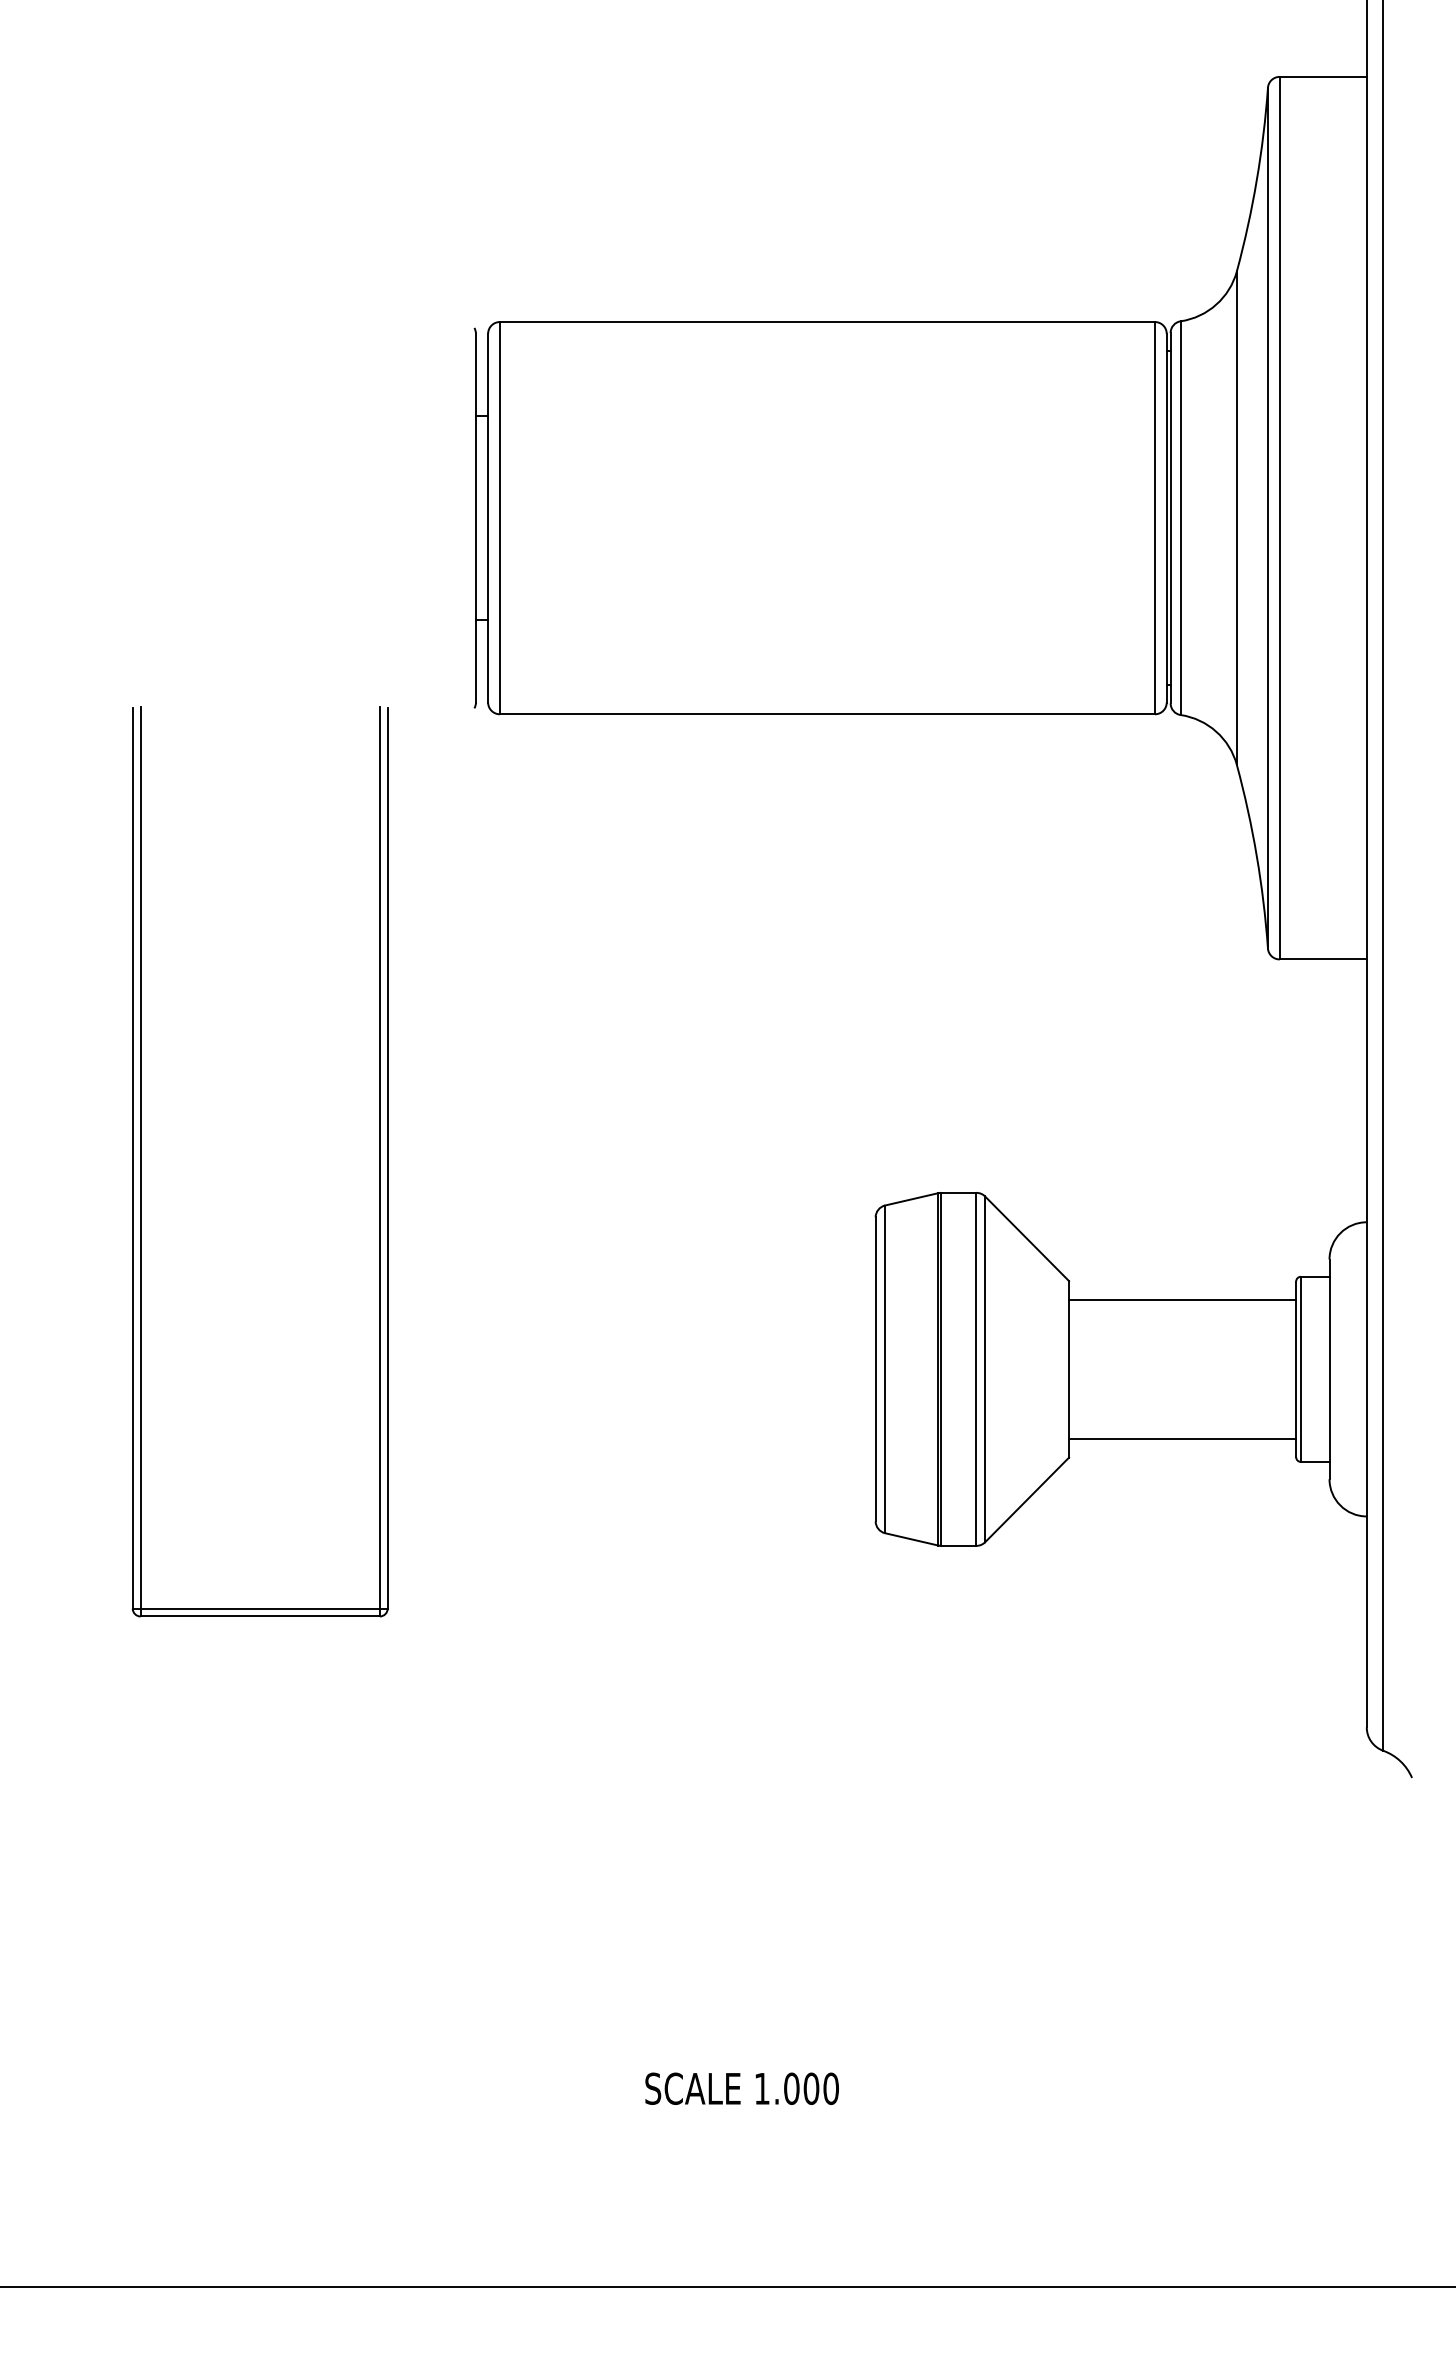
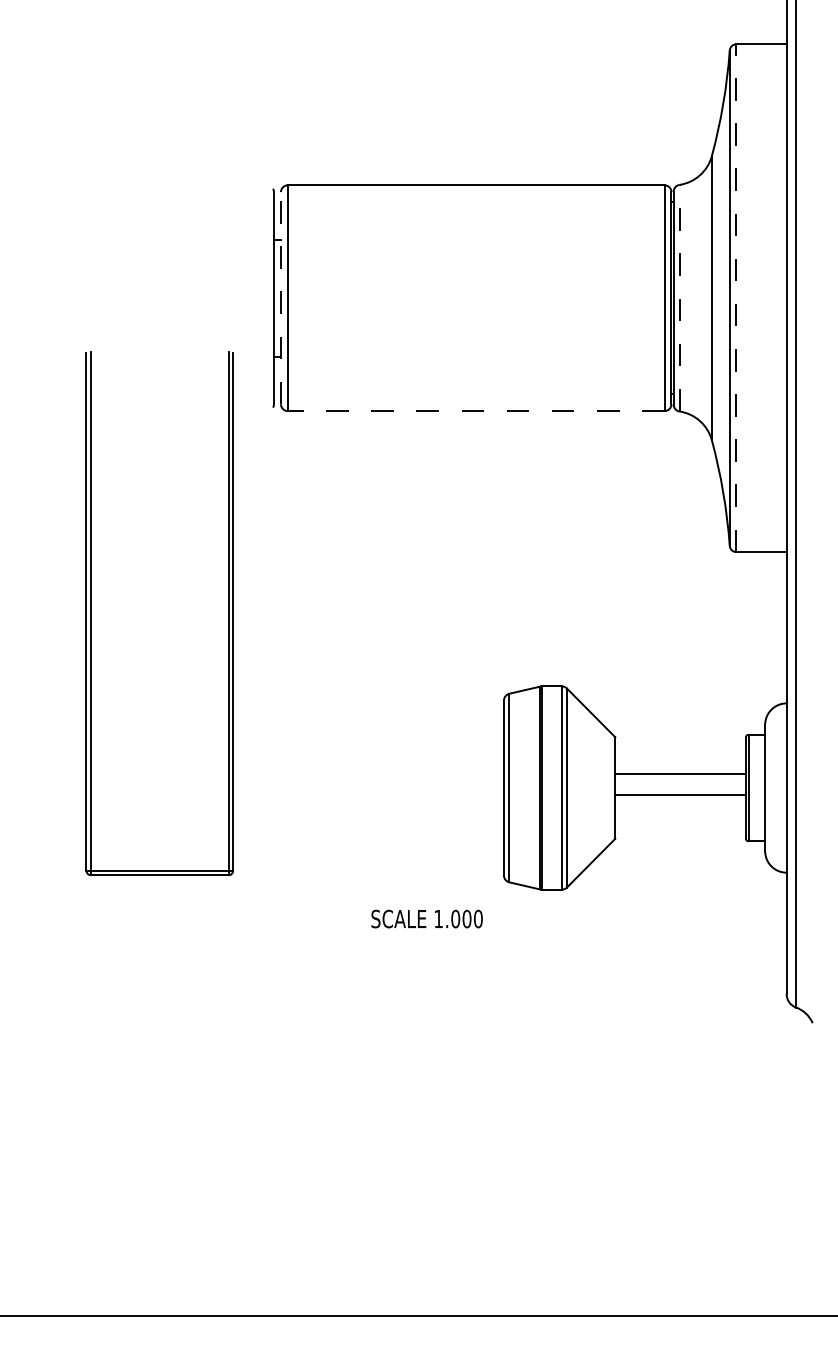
line: (487, 516) -> (280, 297), solid -> dashed
line: (1180, 516) -> (679, 297), solid -> dashed
line: (1279, 518) -> (736, 298), solid -> dashed
line: (826, 715) -> (475, 411), solid -> dashed
part: (141, 1161) -> (91, 613), moved
line: (1182, 1300) -> (680, 774), moved
line: (1182, 1439) -> (680, 795), moved
text: (741, 2087) -> (426, 918), moved

